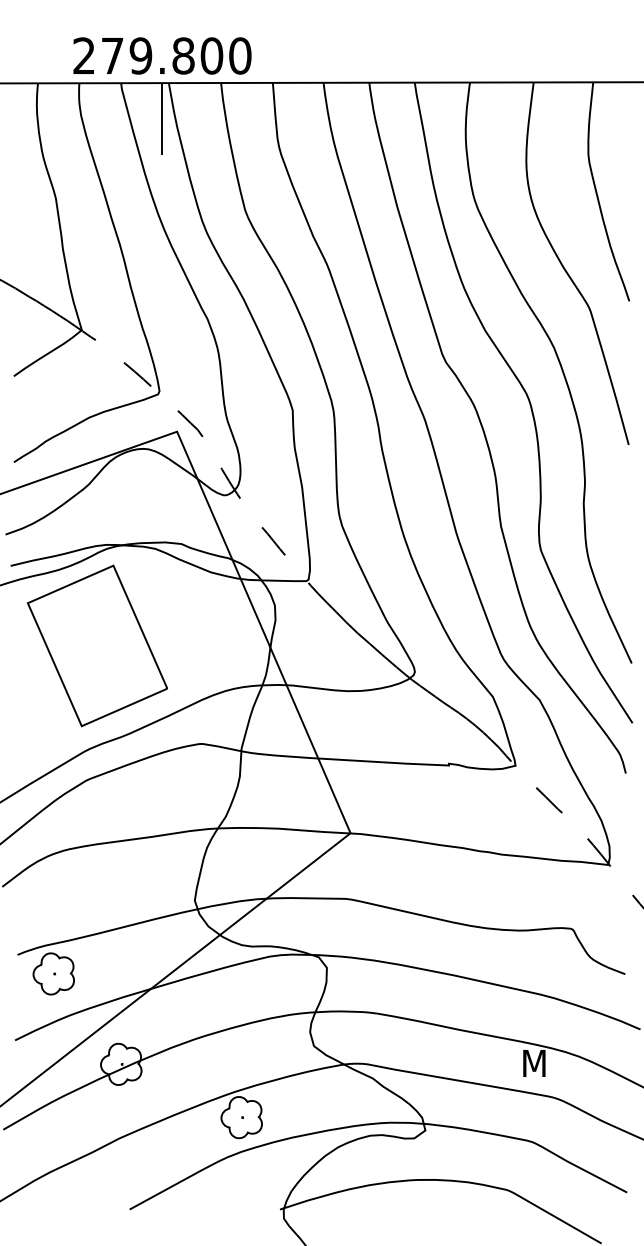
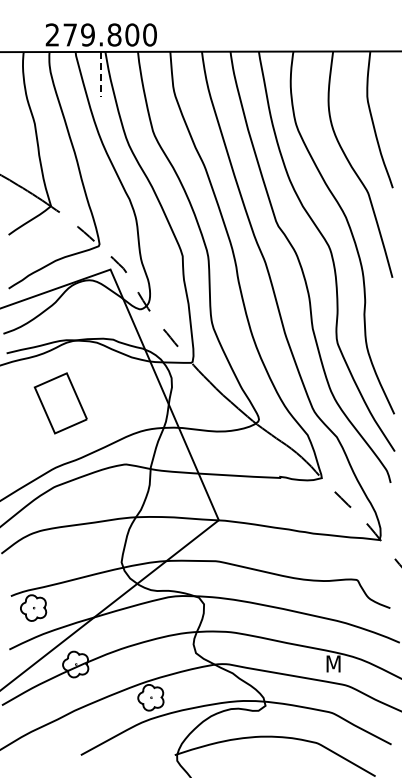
line: (162, 119) -> (101, 74), solid -> dashed
part: (96, 646) -> (60, 403), size x0.6

